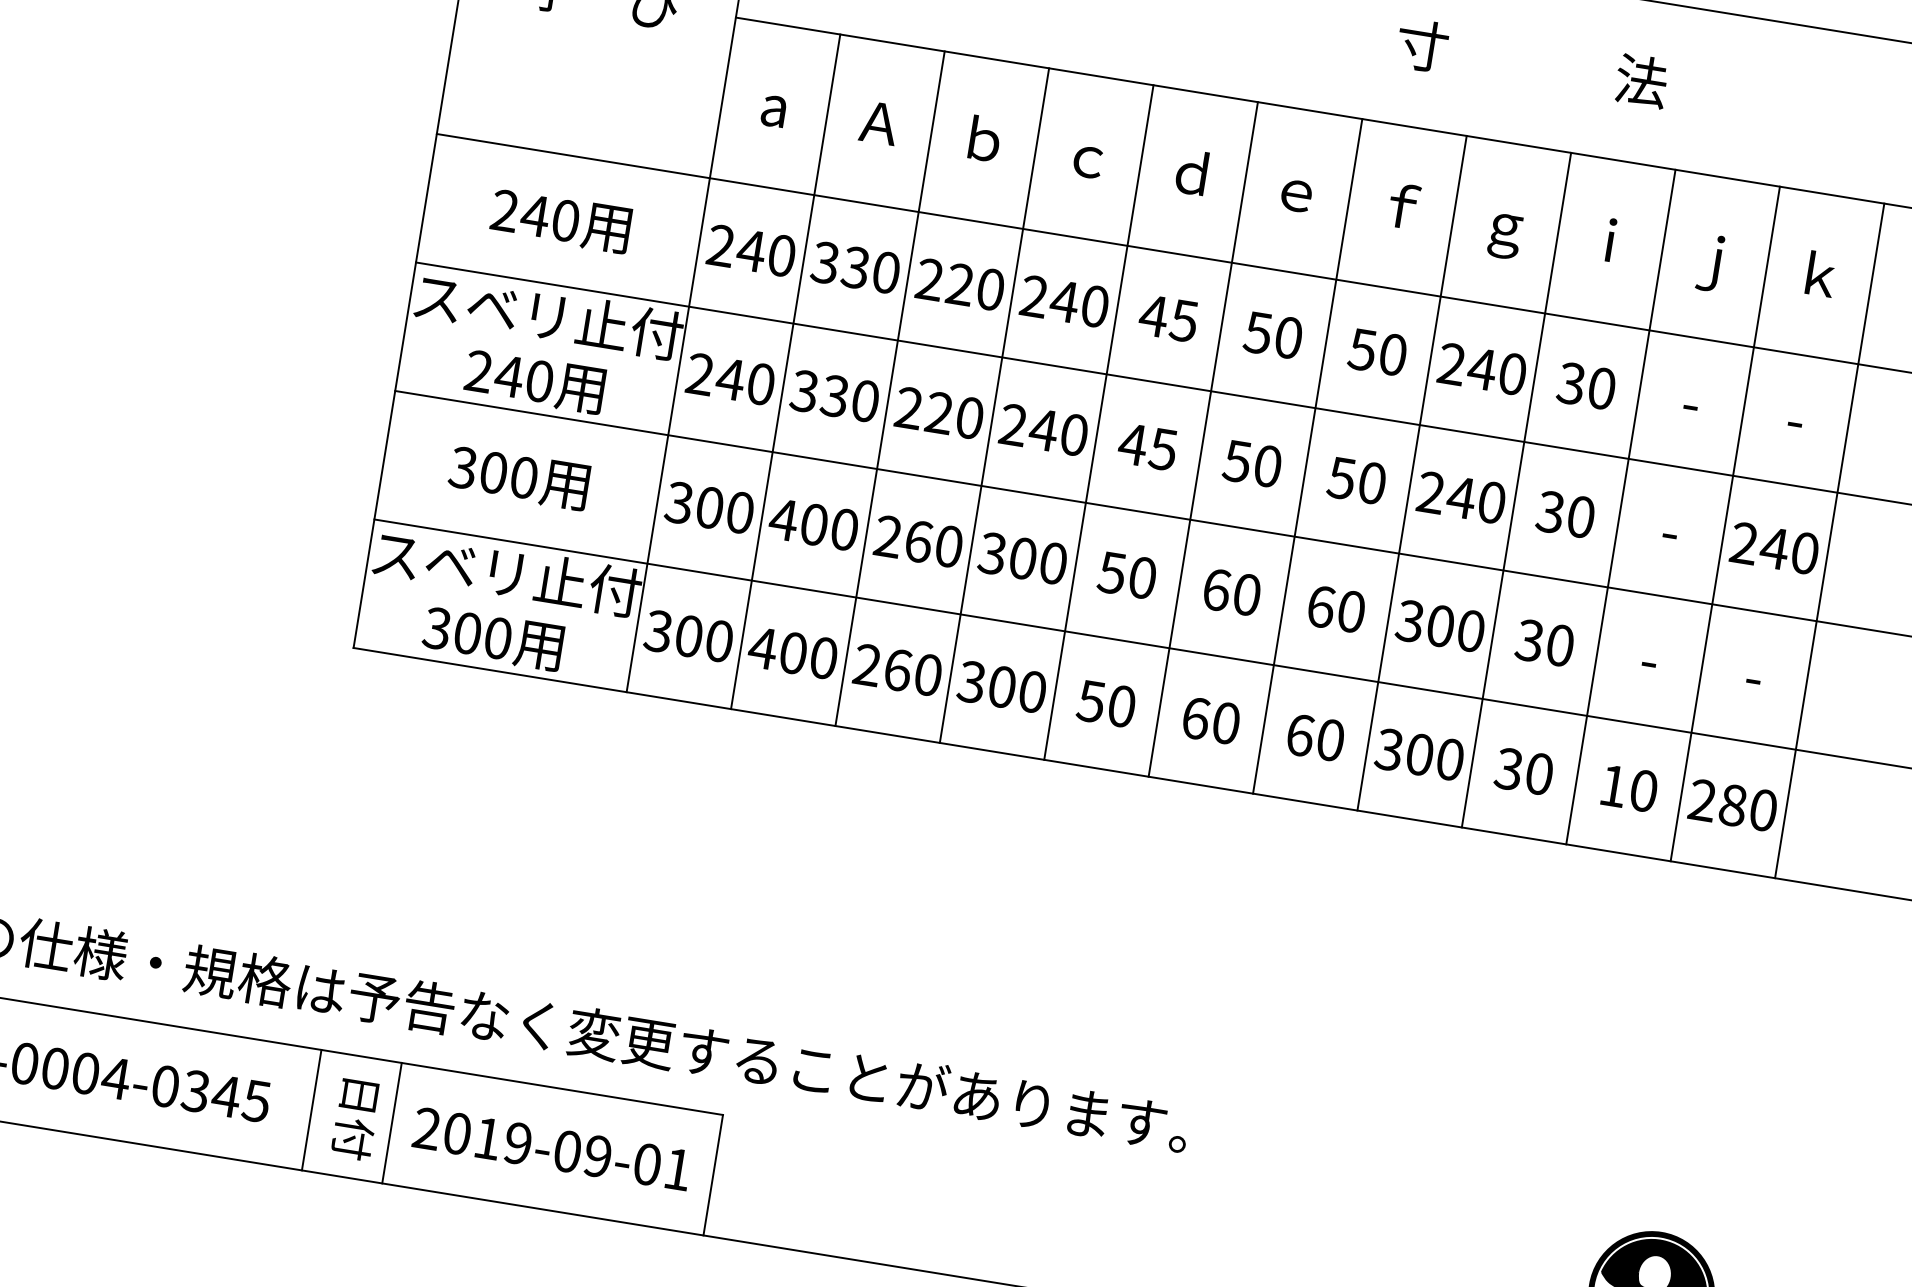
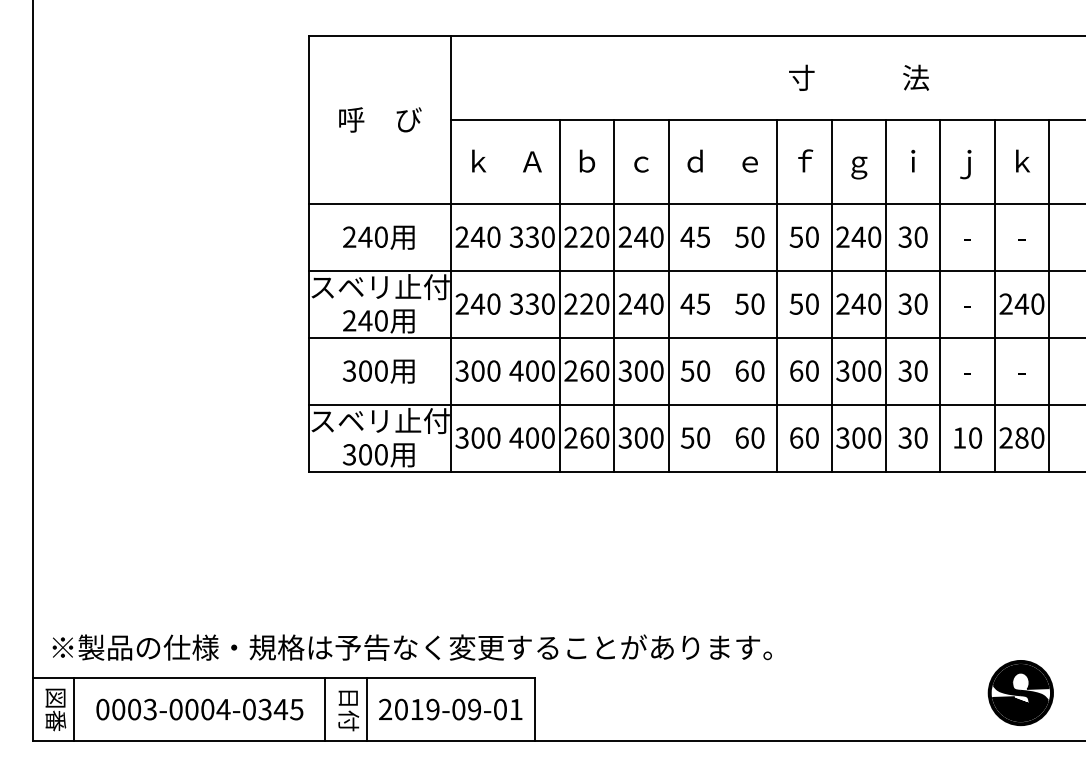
text: (776, 103) -> (478, 160), a -> ｋ
line: (786, 371) -> (505, 295), removed
line: (1202, 438) -> (722, 295), removed

